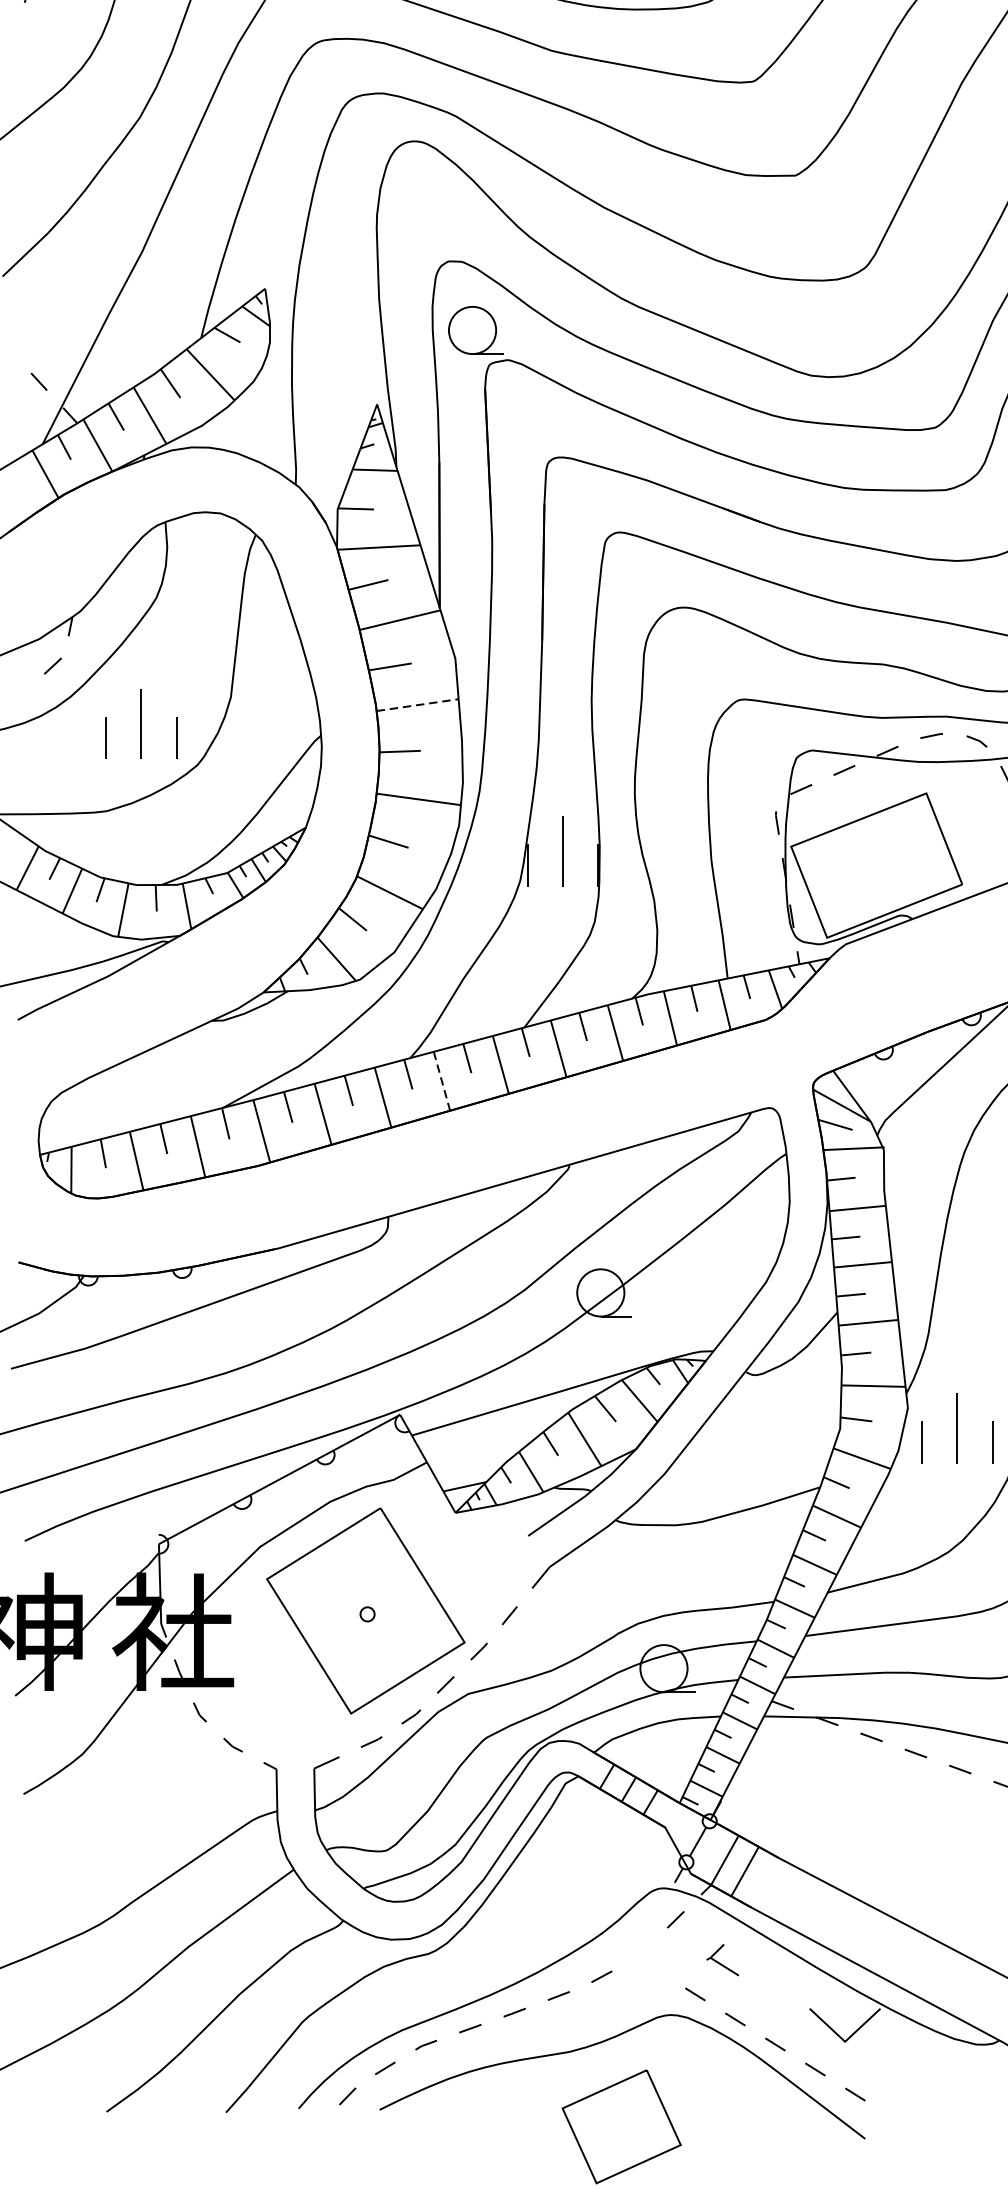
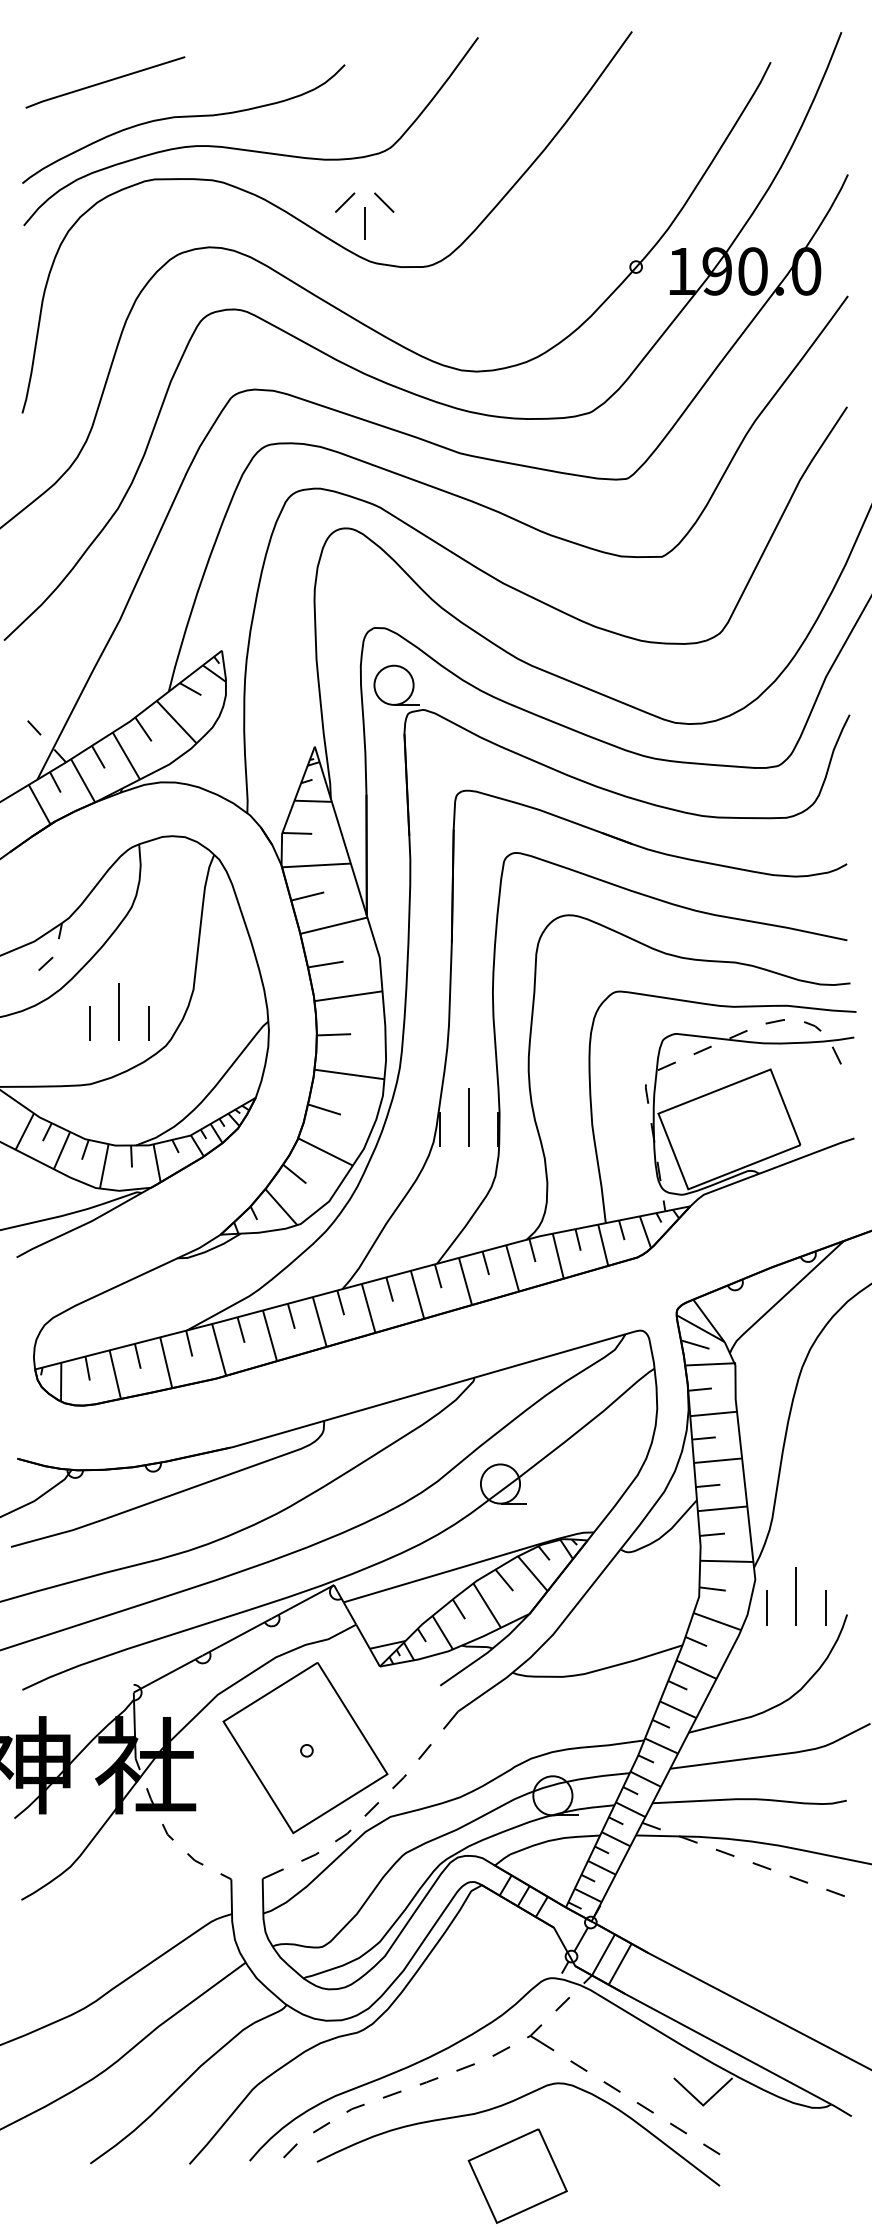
line: (417, 705) -> (348, 996), dashed -> solid
line: (441, 1081) -> (368, 1308), dashed -> solid
part: (722, 1959) -> (540, 2037), moved

